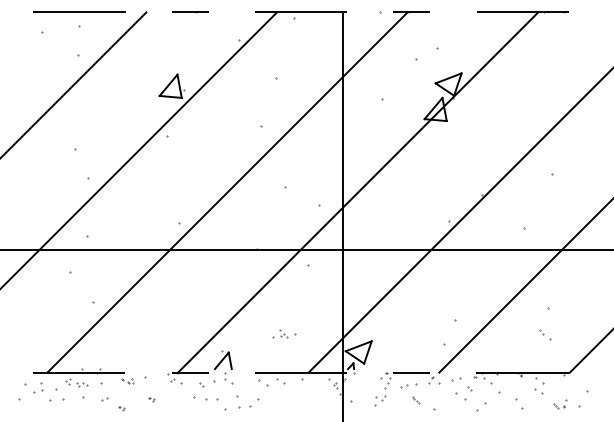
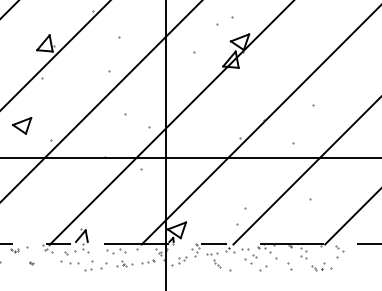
part: (138, 203) -> (22, 125), added
part: (284, 333) -> (124, 263), moved
part: (545, 334) -> (339, 248), moved
part: (317, 397) -> (147, 261), added
part: (416, 399) -> (217, 263), size x1.67
part: (380, 400) -> (182, 259), moved
part: (560, 404) -> (318, 266), size x1.43
part: (121, 408) -> (10, 269), removed
part: (232, 408) -> (88, 269), size x0.62

